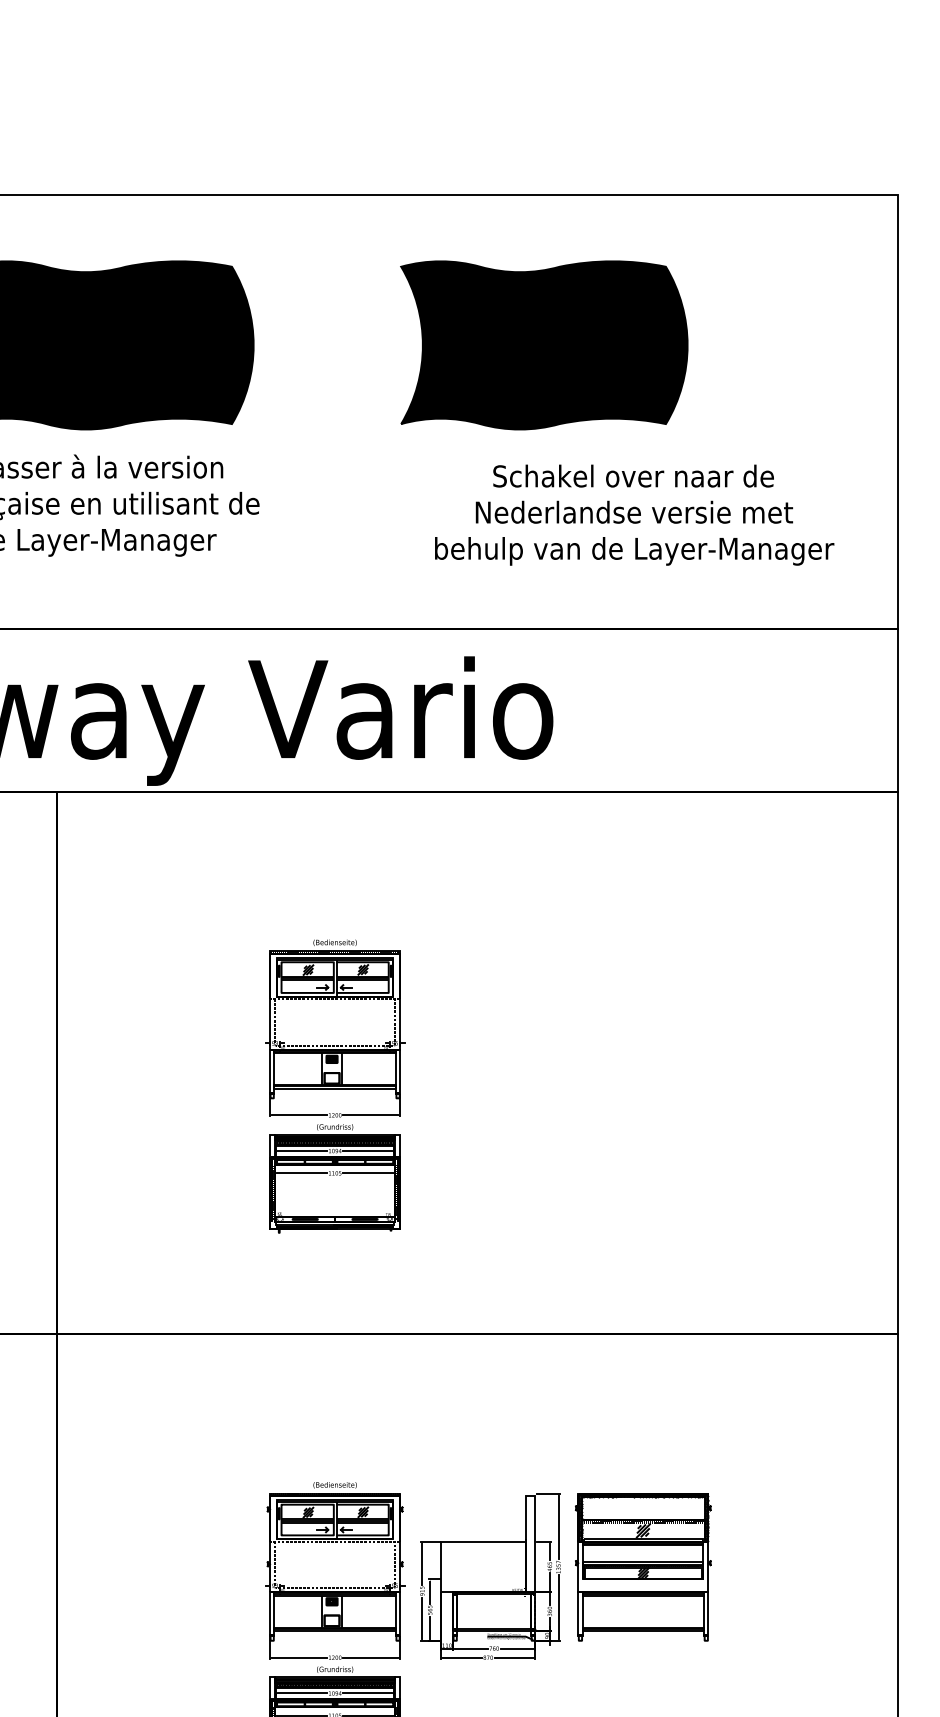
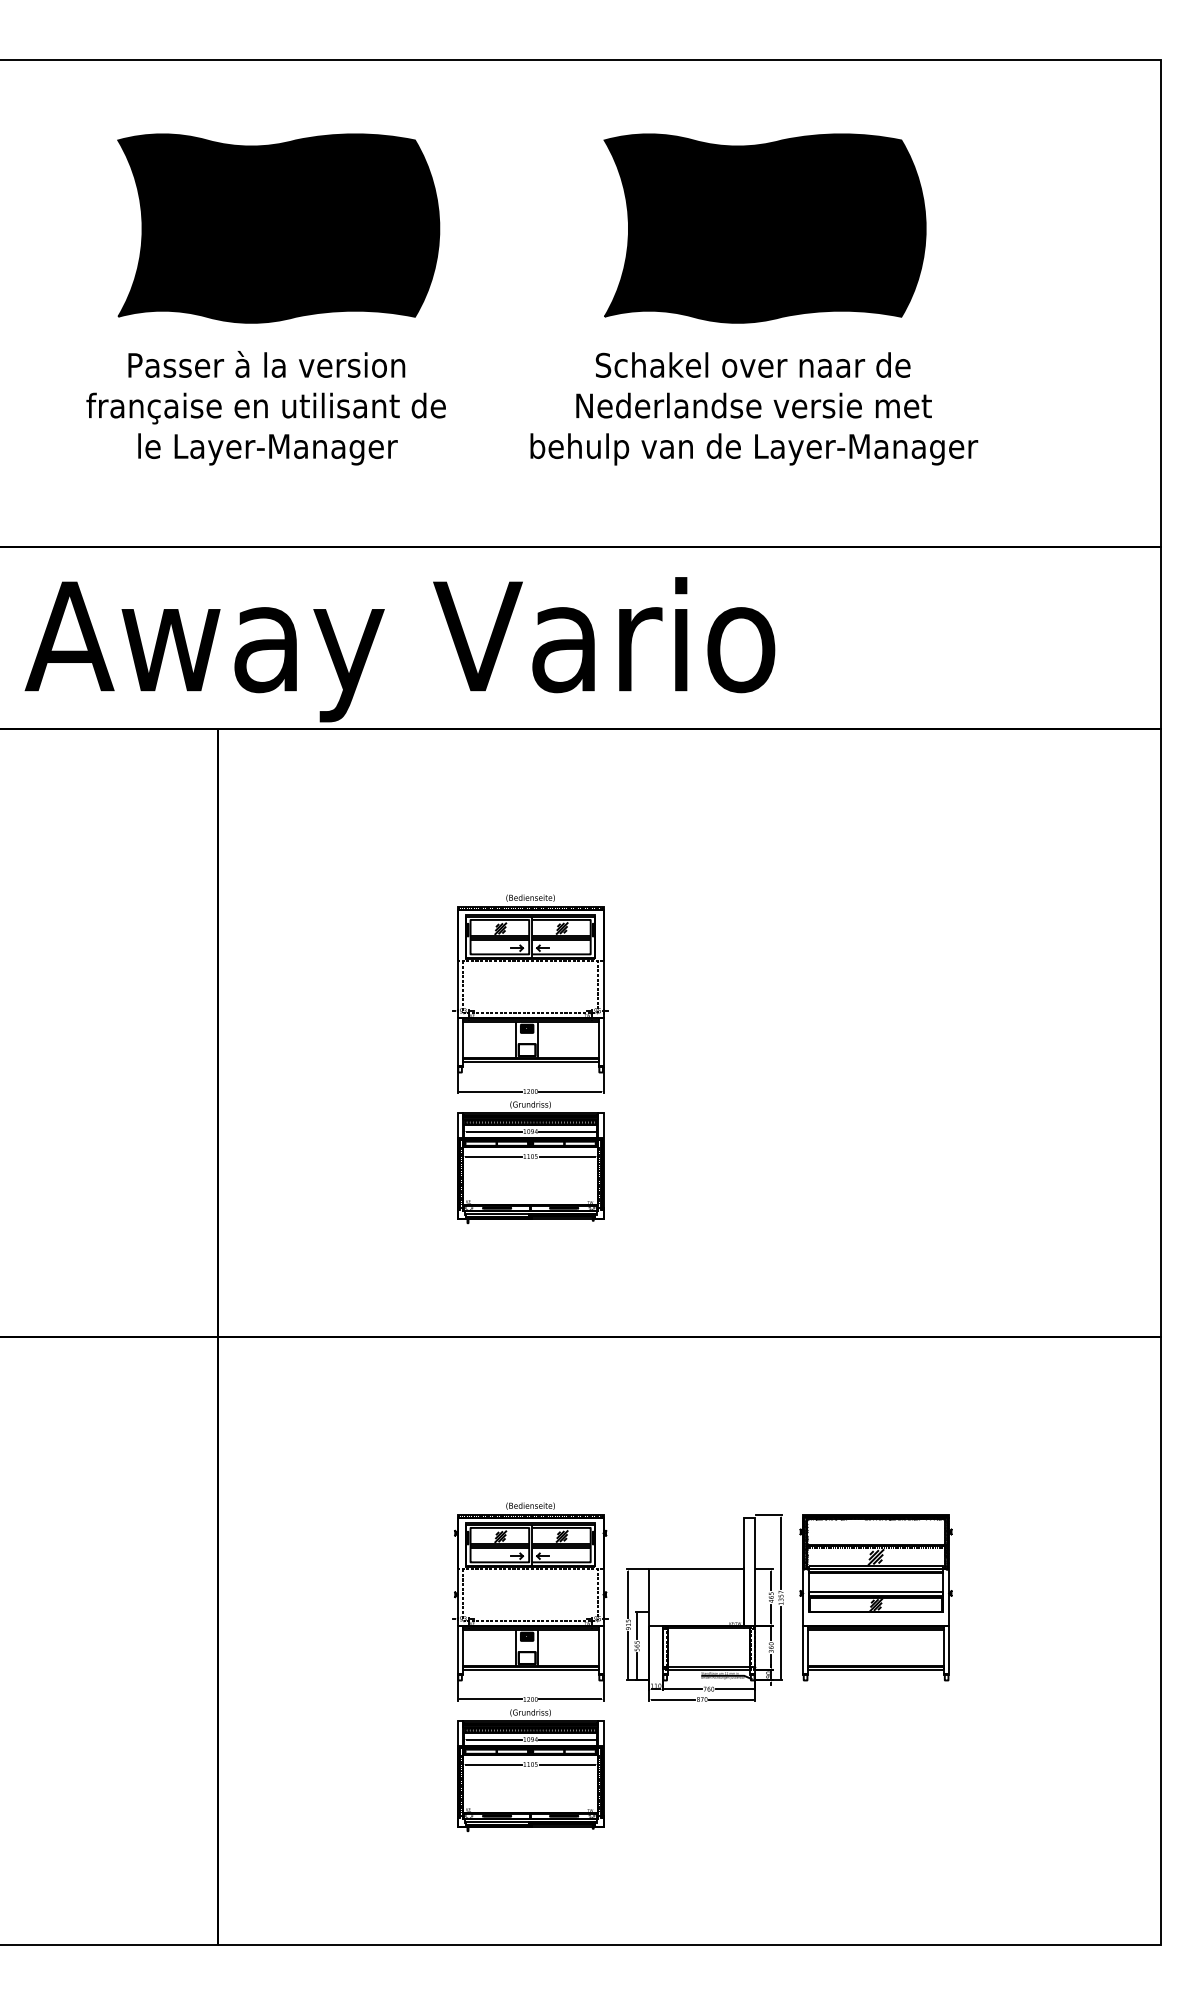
text: (634, 514) -> (754, 408), moved

